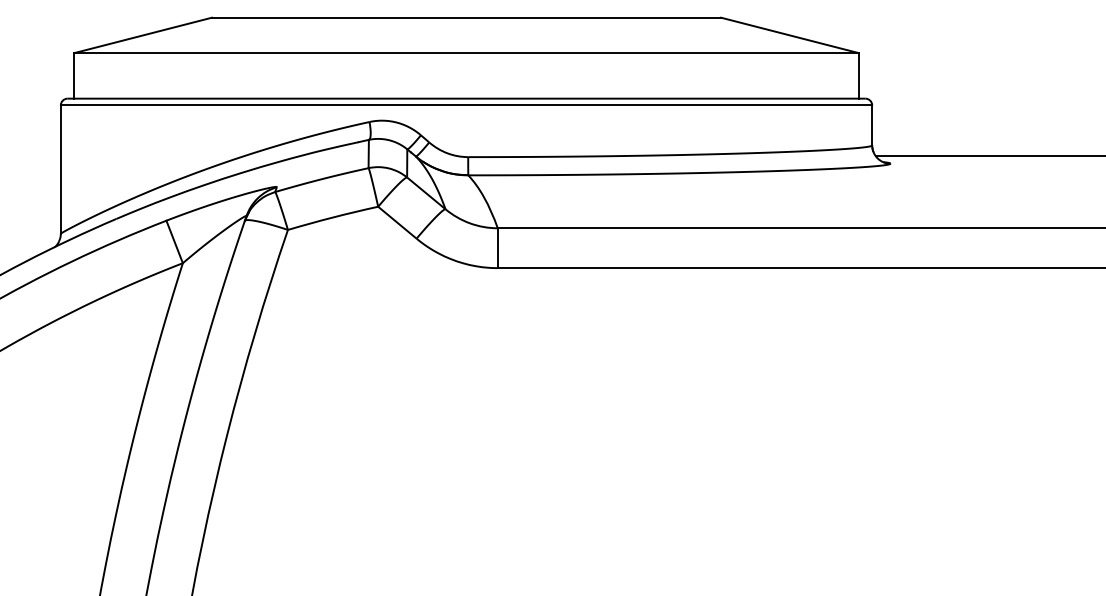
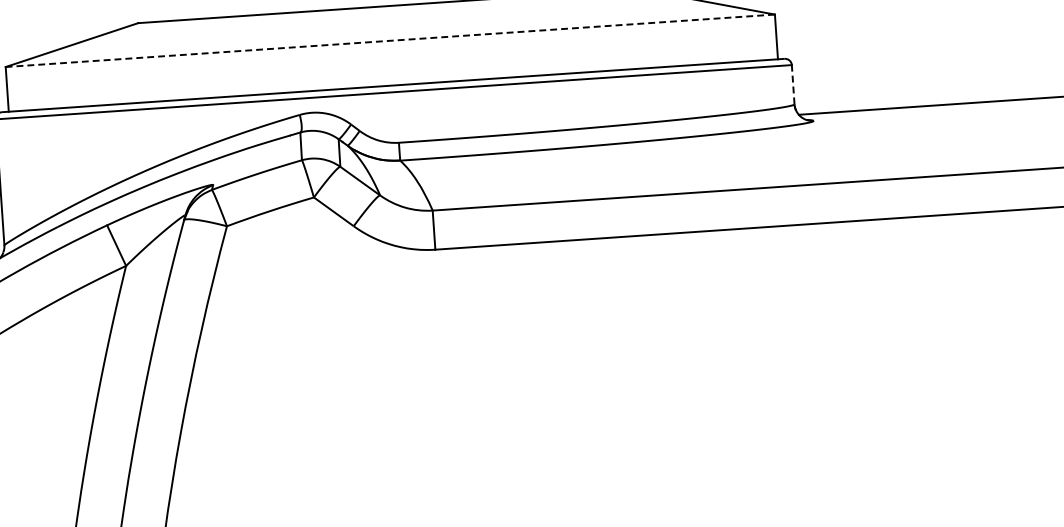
line: (466, 53) -> (390, 41), solid -> dashed
line: (872, 125) -> (793, 84), solid -> dashed

